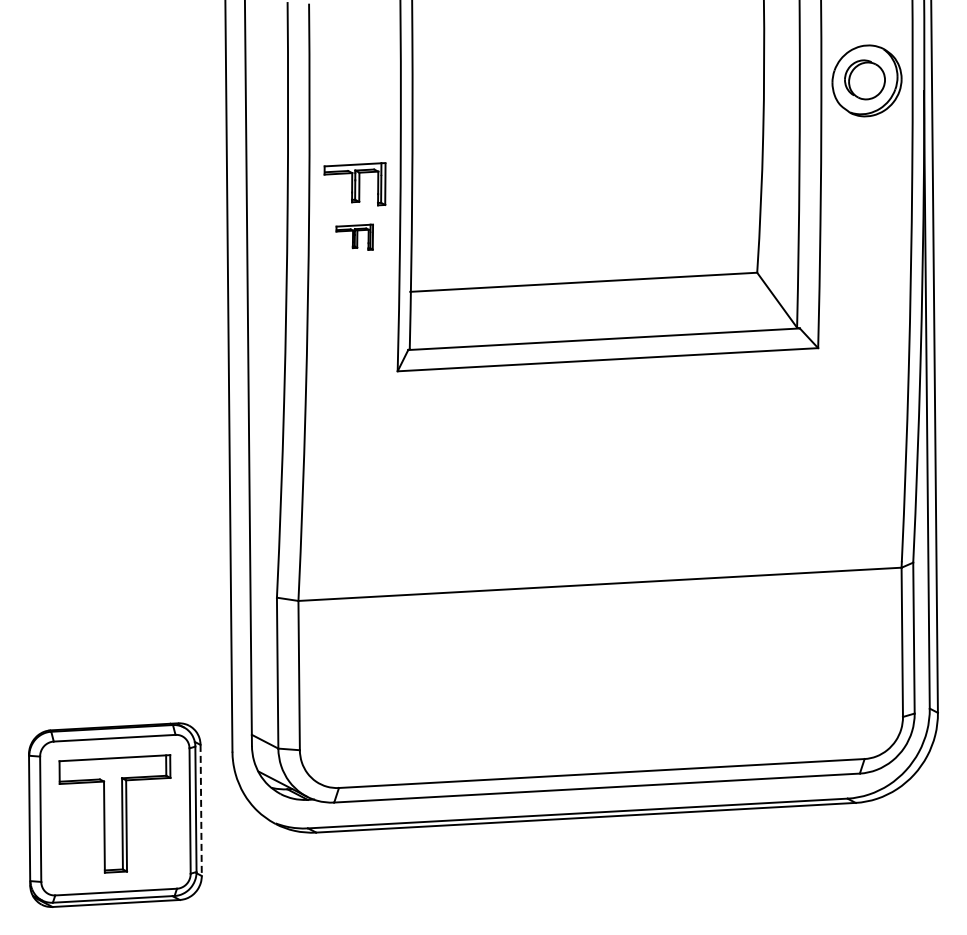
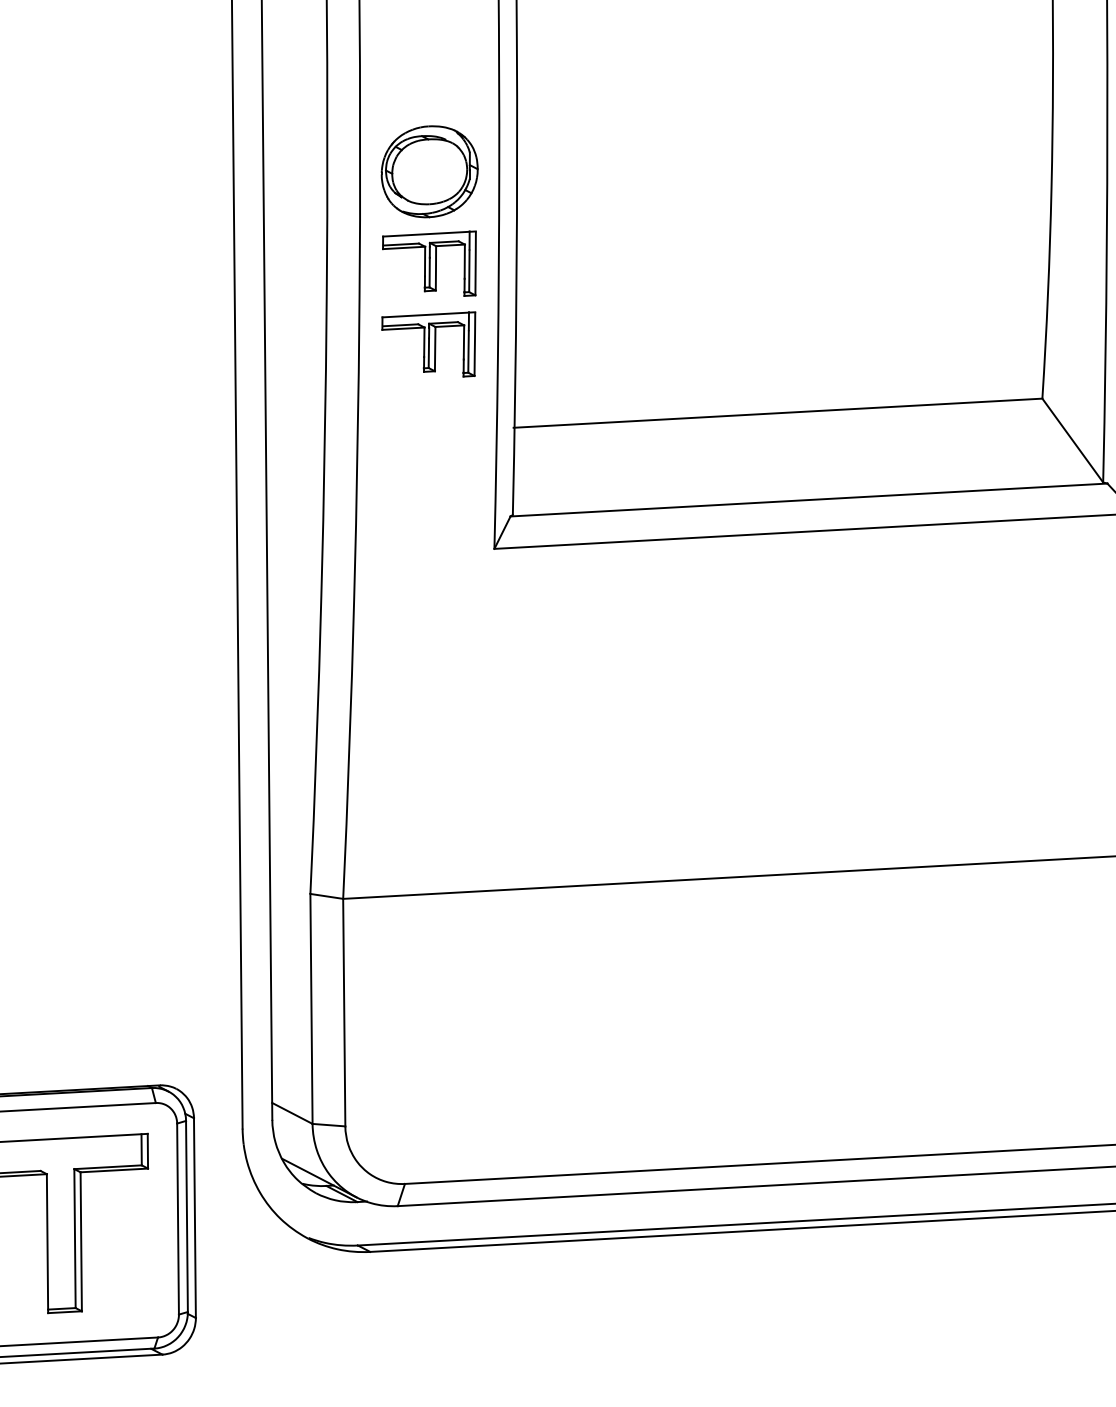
part: (354, 123) -> (428, 171), added
part: (354, 237) -> (428, 344), size x1.67
line: (201, 810) -> (195, 1218), dashed -> solid

